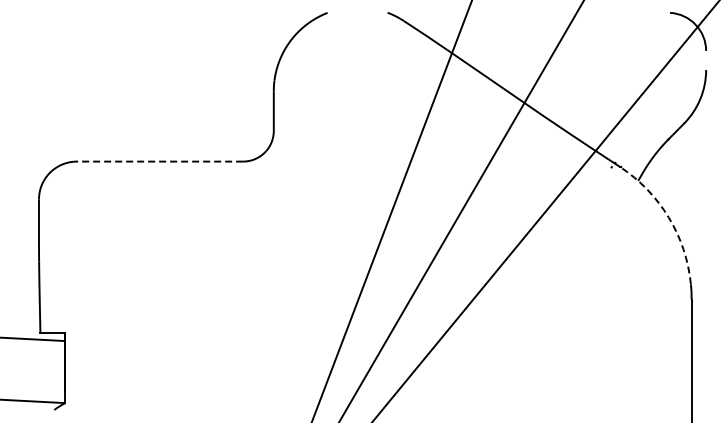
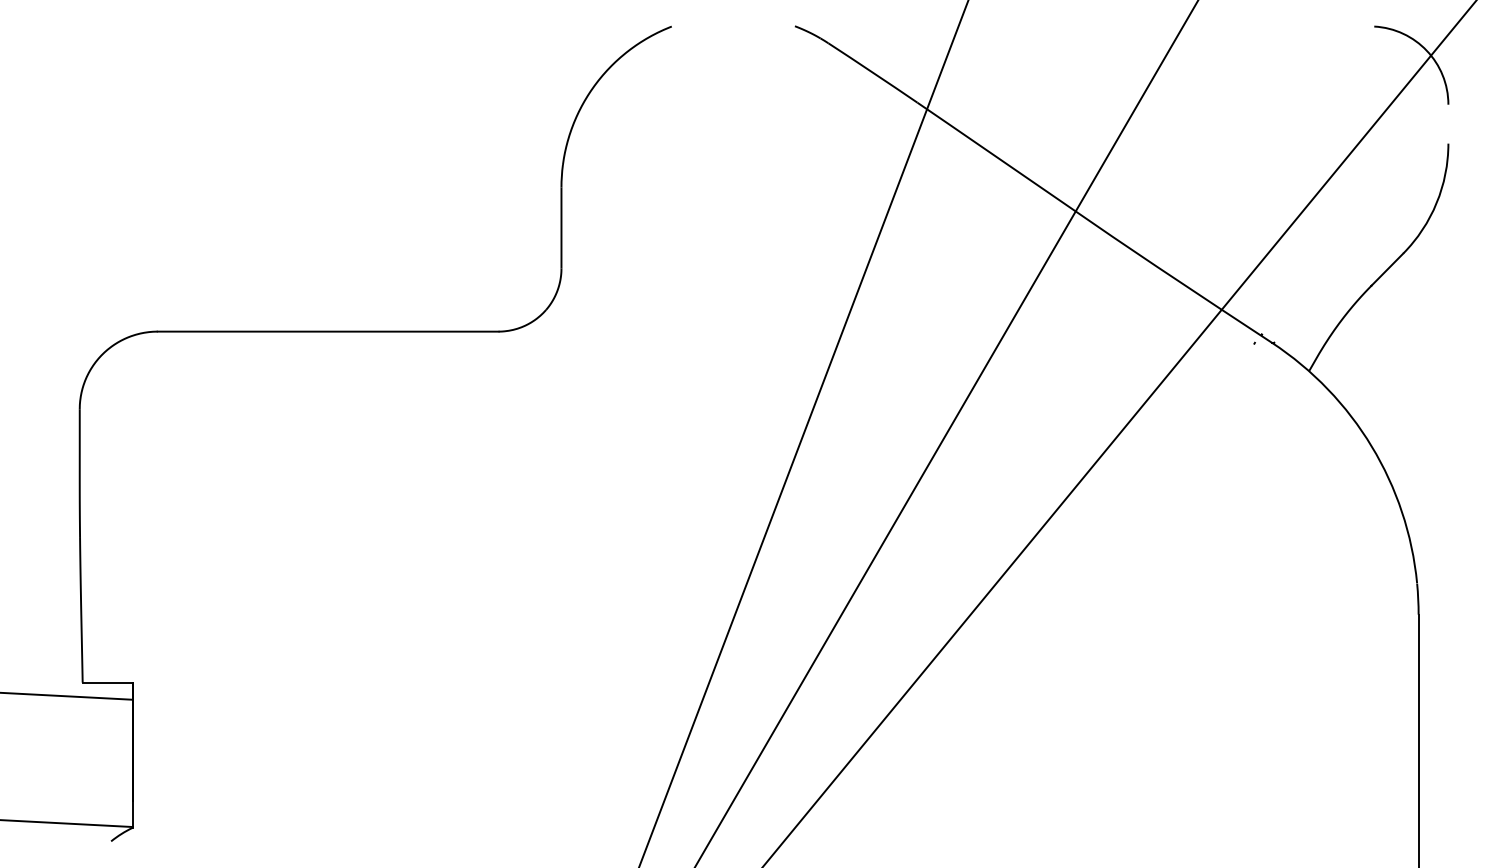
line: (159, 161) -> (326, 331), dashed -> solid
arc: (668, 217) -> (1371, 446), dashed -> solid

